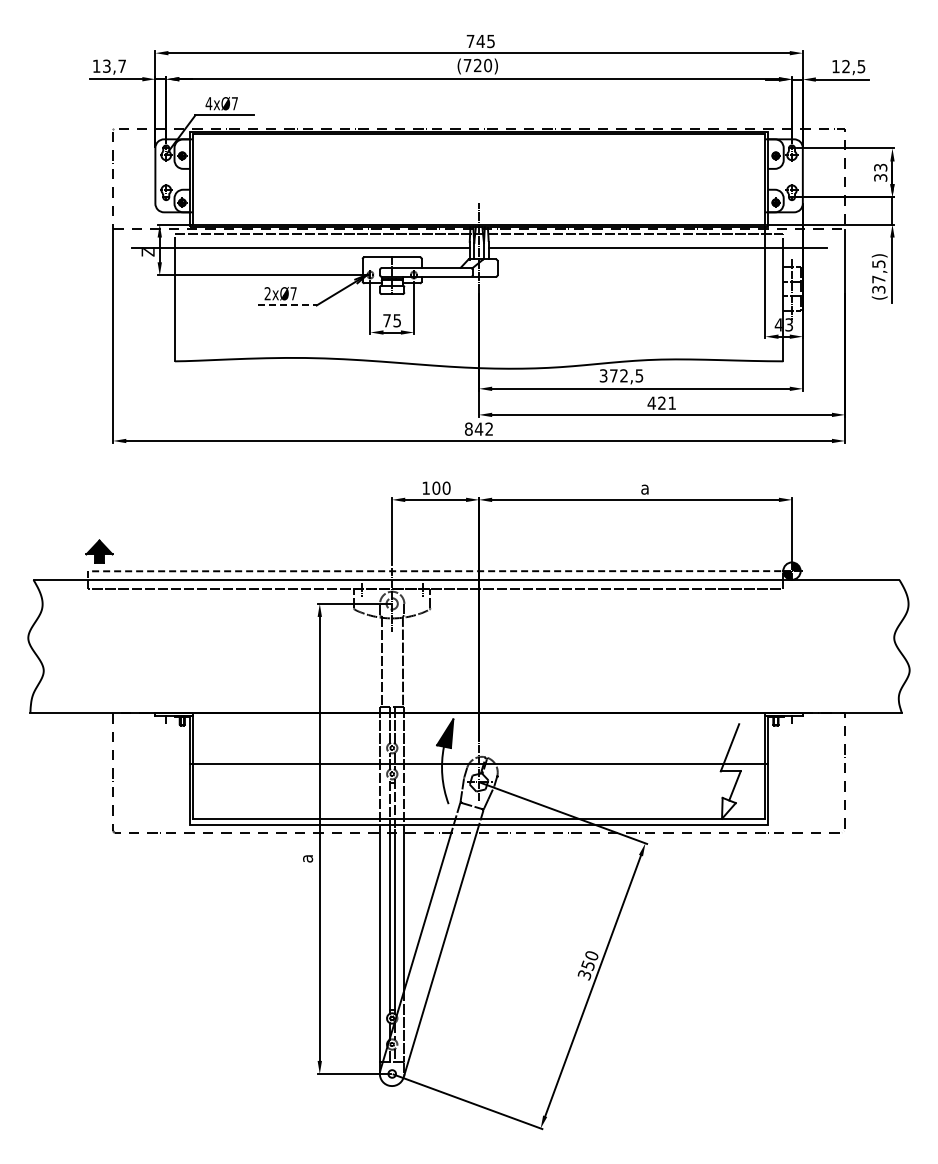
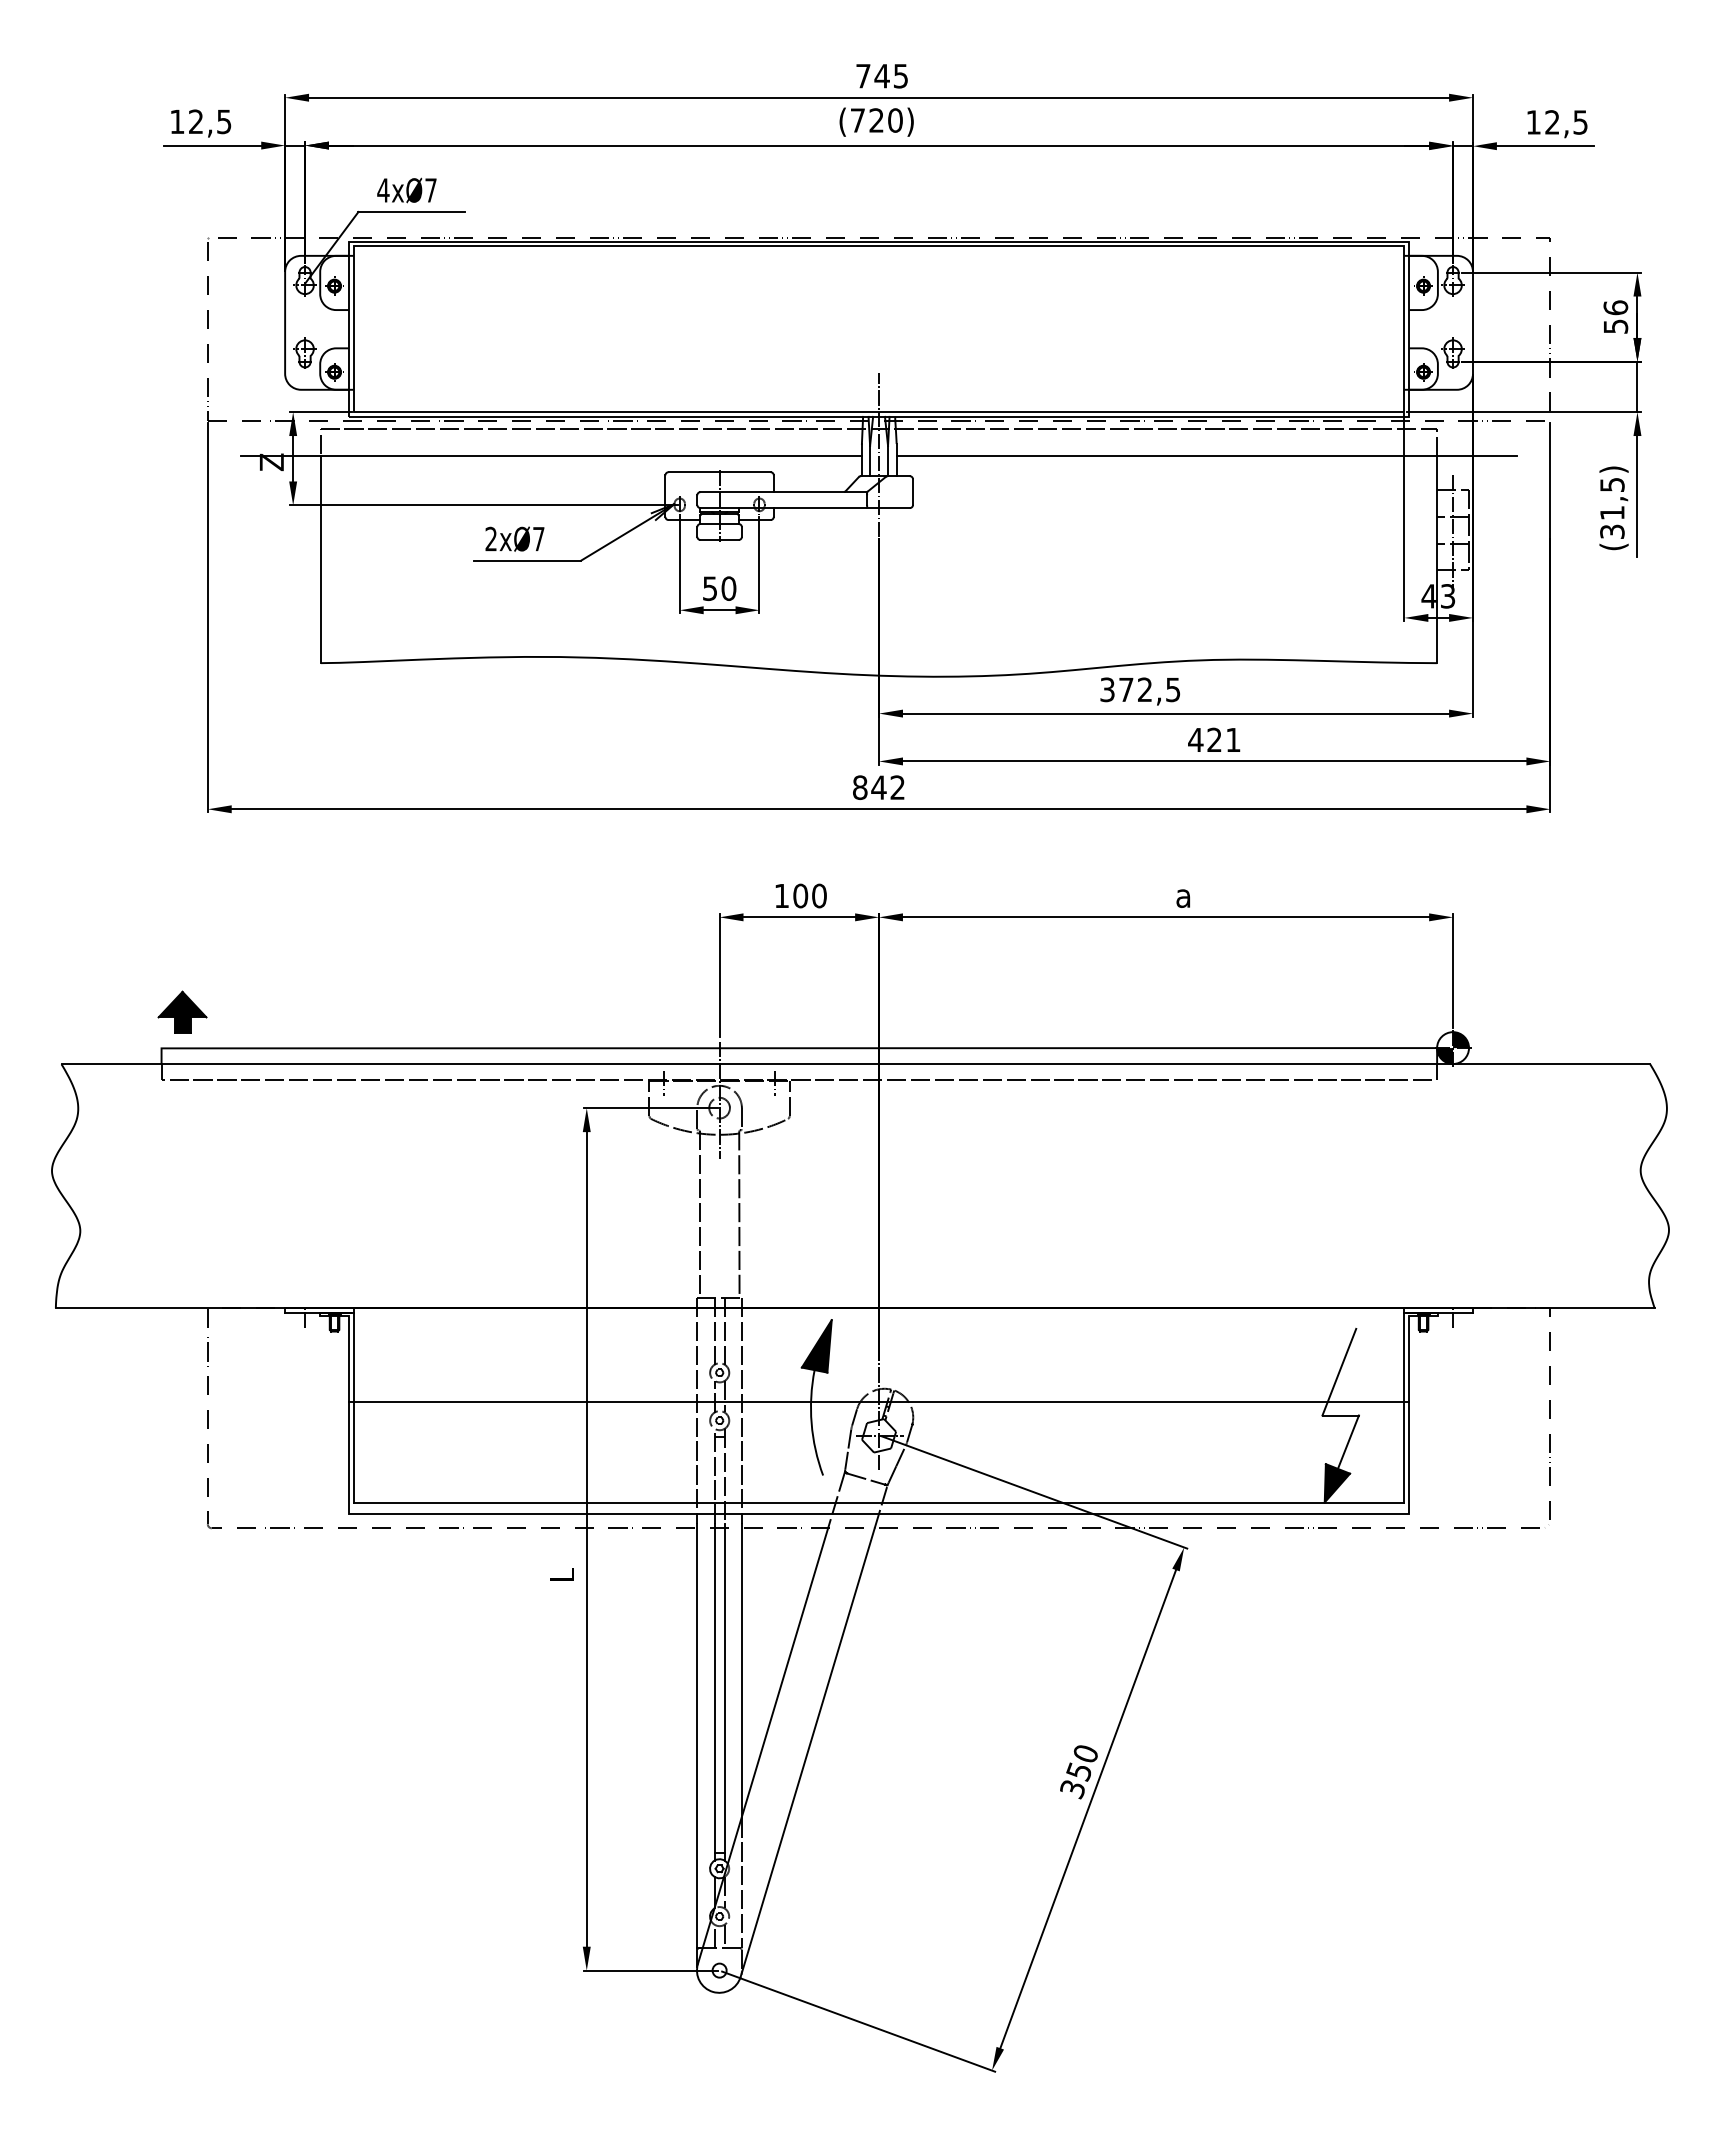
text: (114, 65) -> (210, 120), 13,7 -> 12,5
text: (880, 172) -> (1615, 316), 33 -> 56
text: (878, 279) -> (1611, 513), (37,5) -> (31,5)
line: (288, 305) -> (529, 560), dashed -> solid
text: (392, 320) -> (720, 588), 75 -> 50
line: (435, 571) -> (799, 1048), dashed -> solid
fill: (728, 807) -> (1336, 1481), added
text: (306, 858) -> (562, 1575), a -> L

